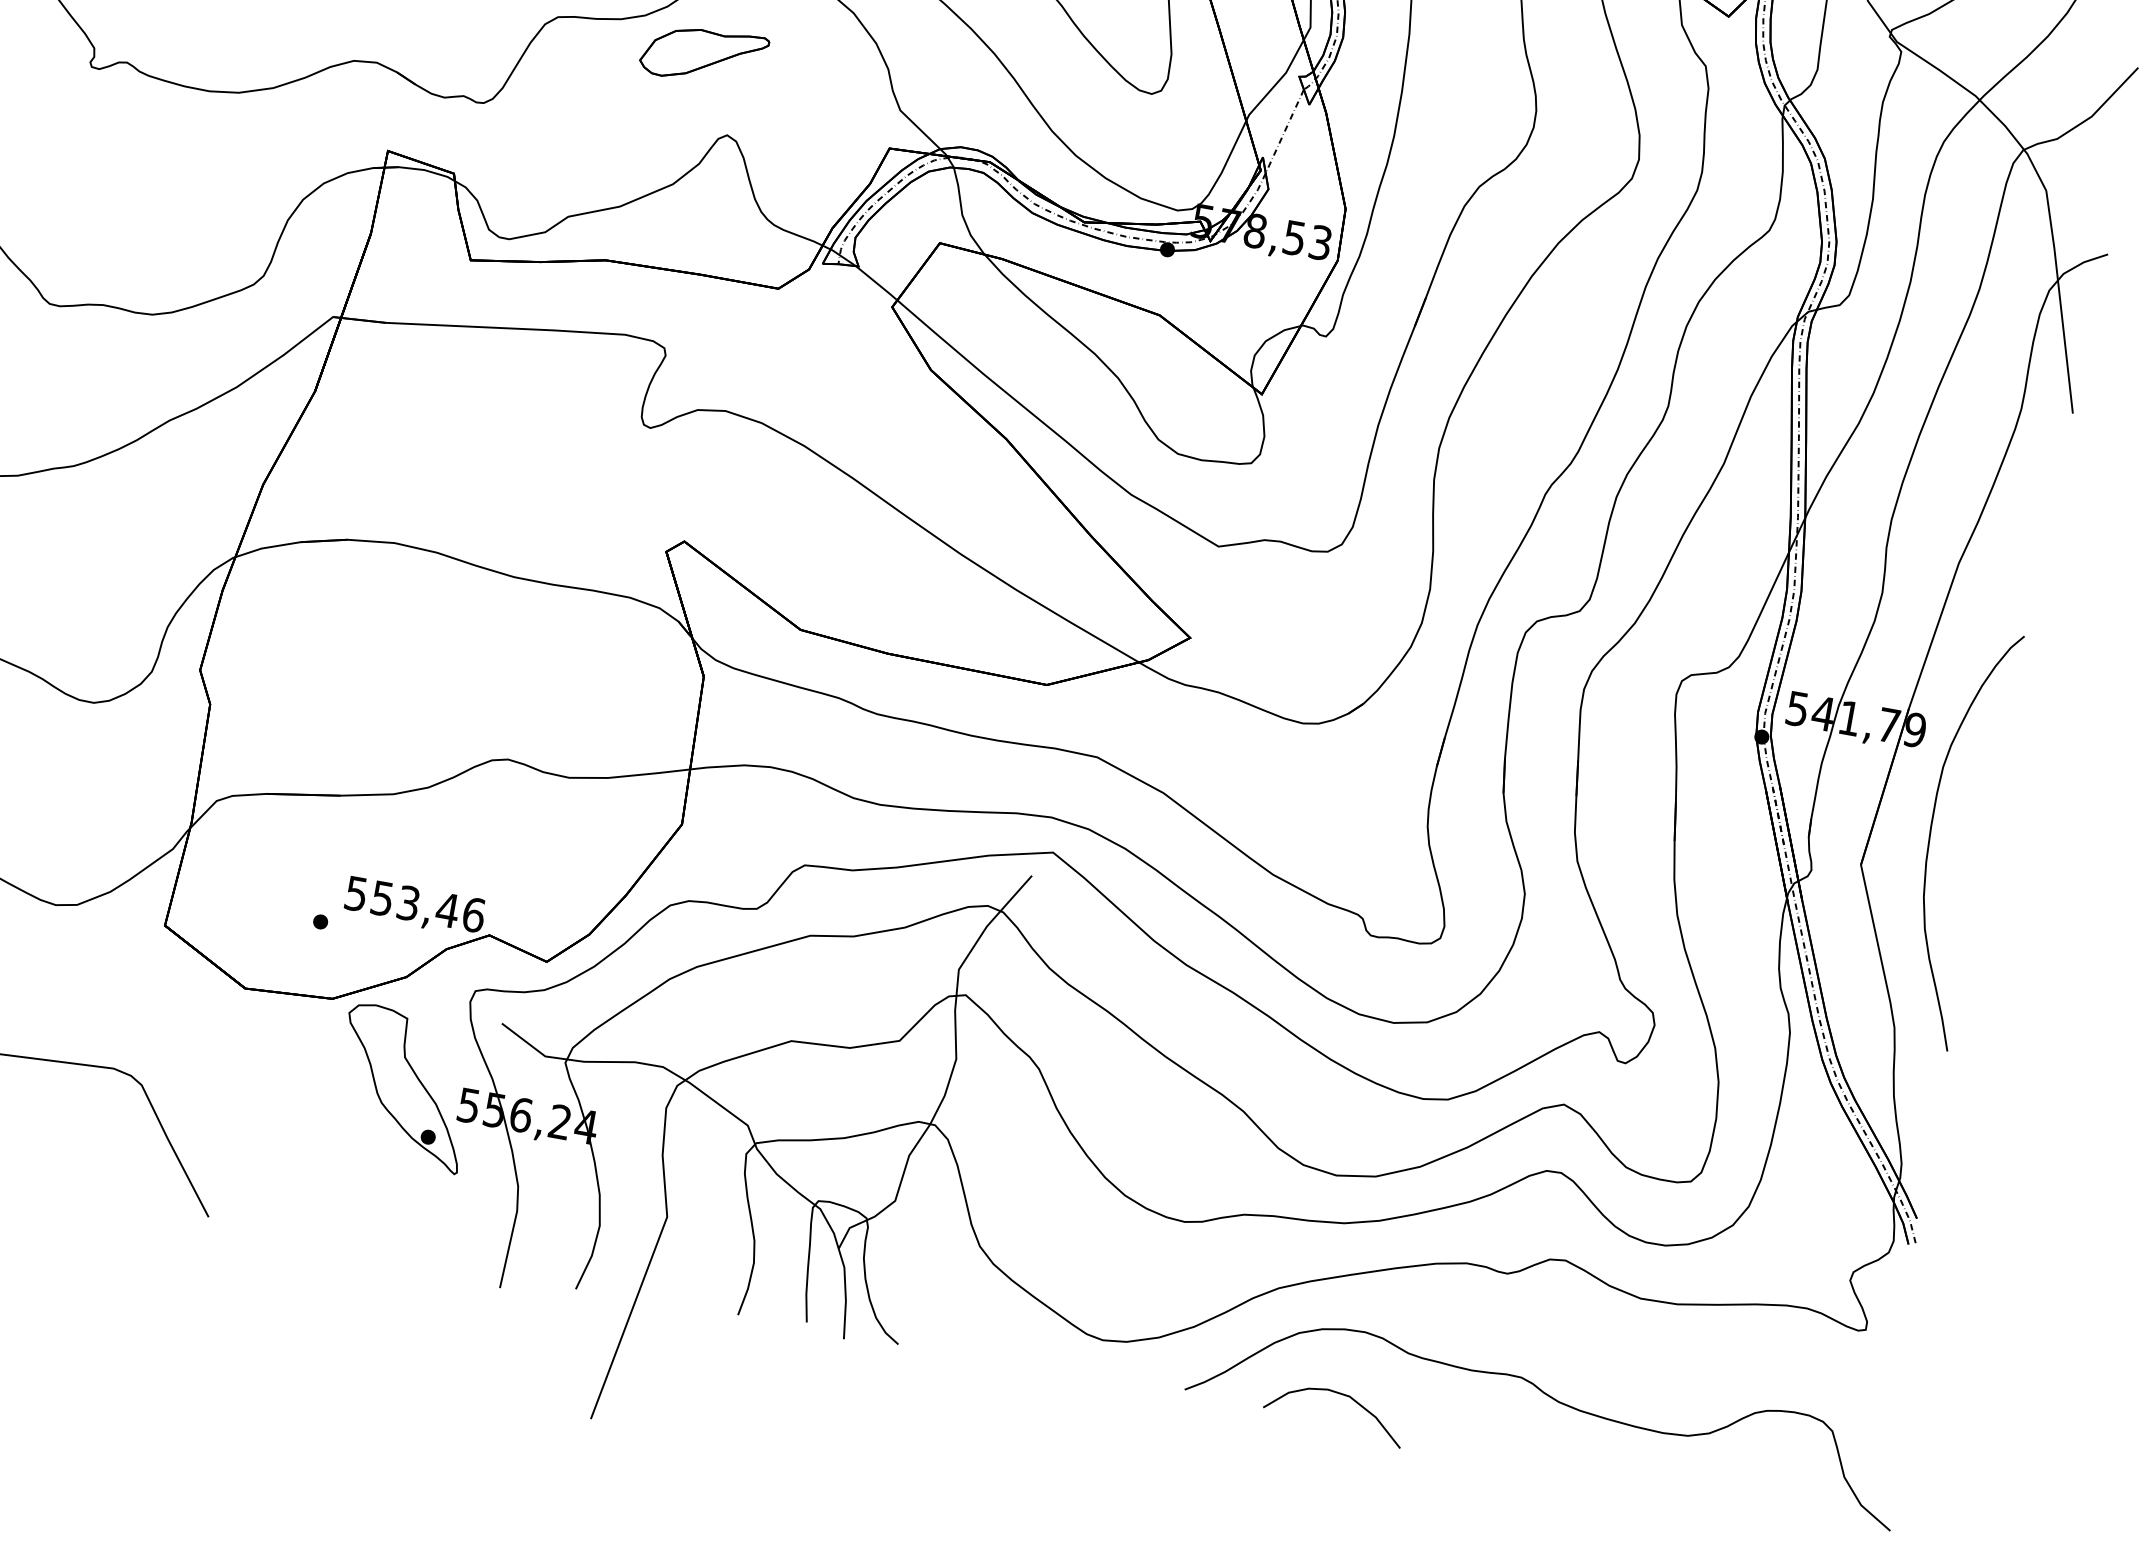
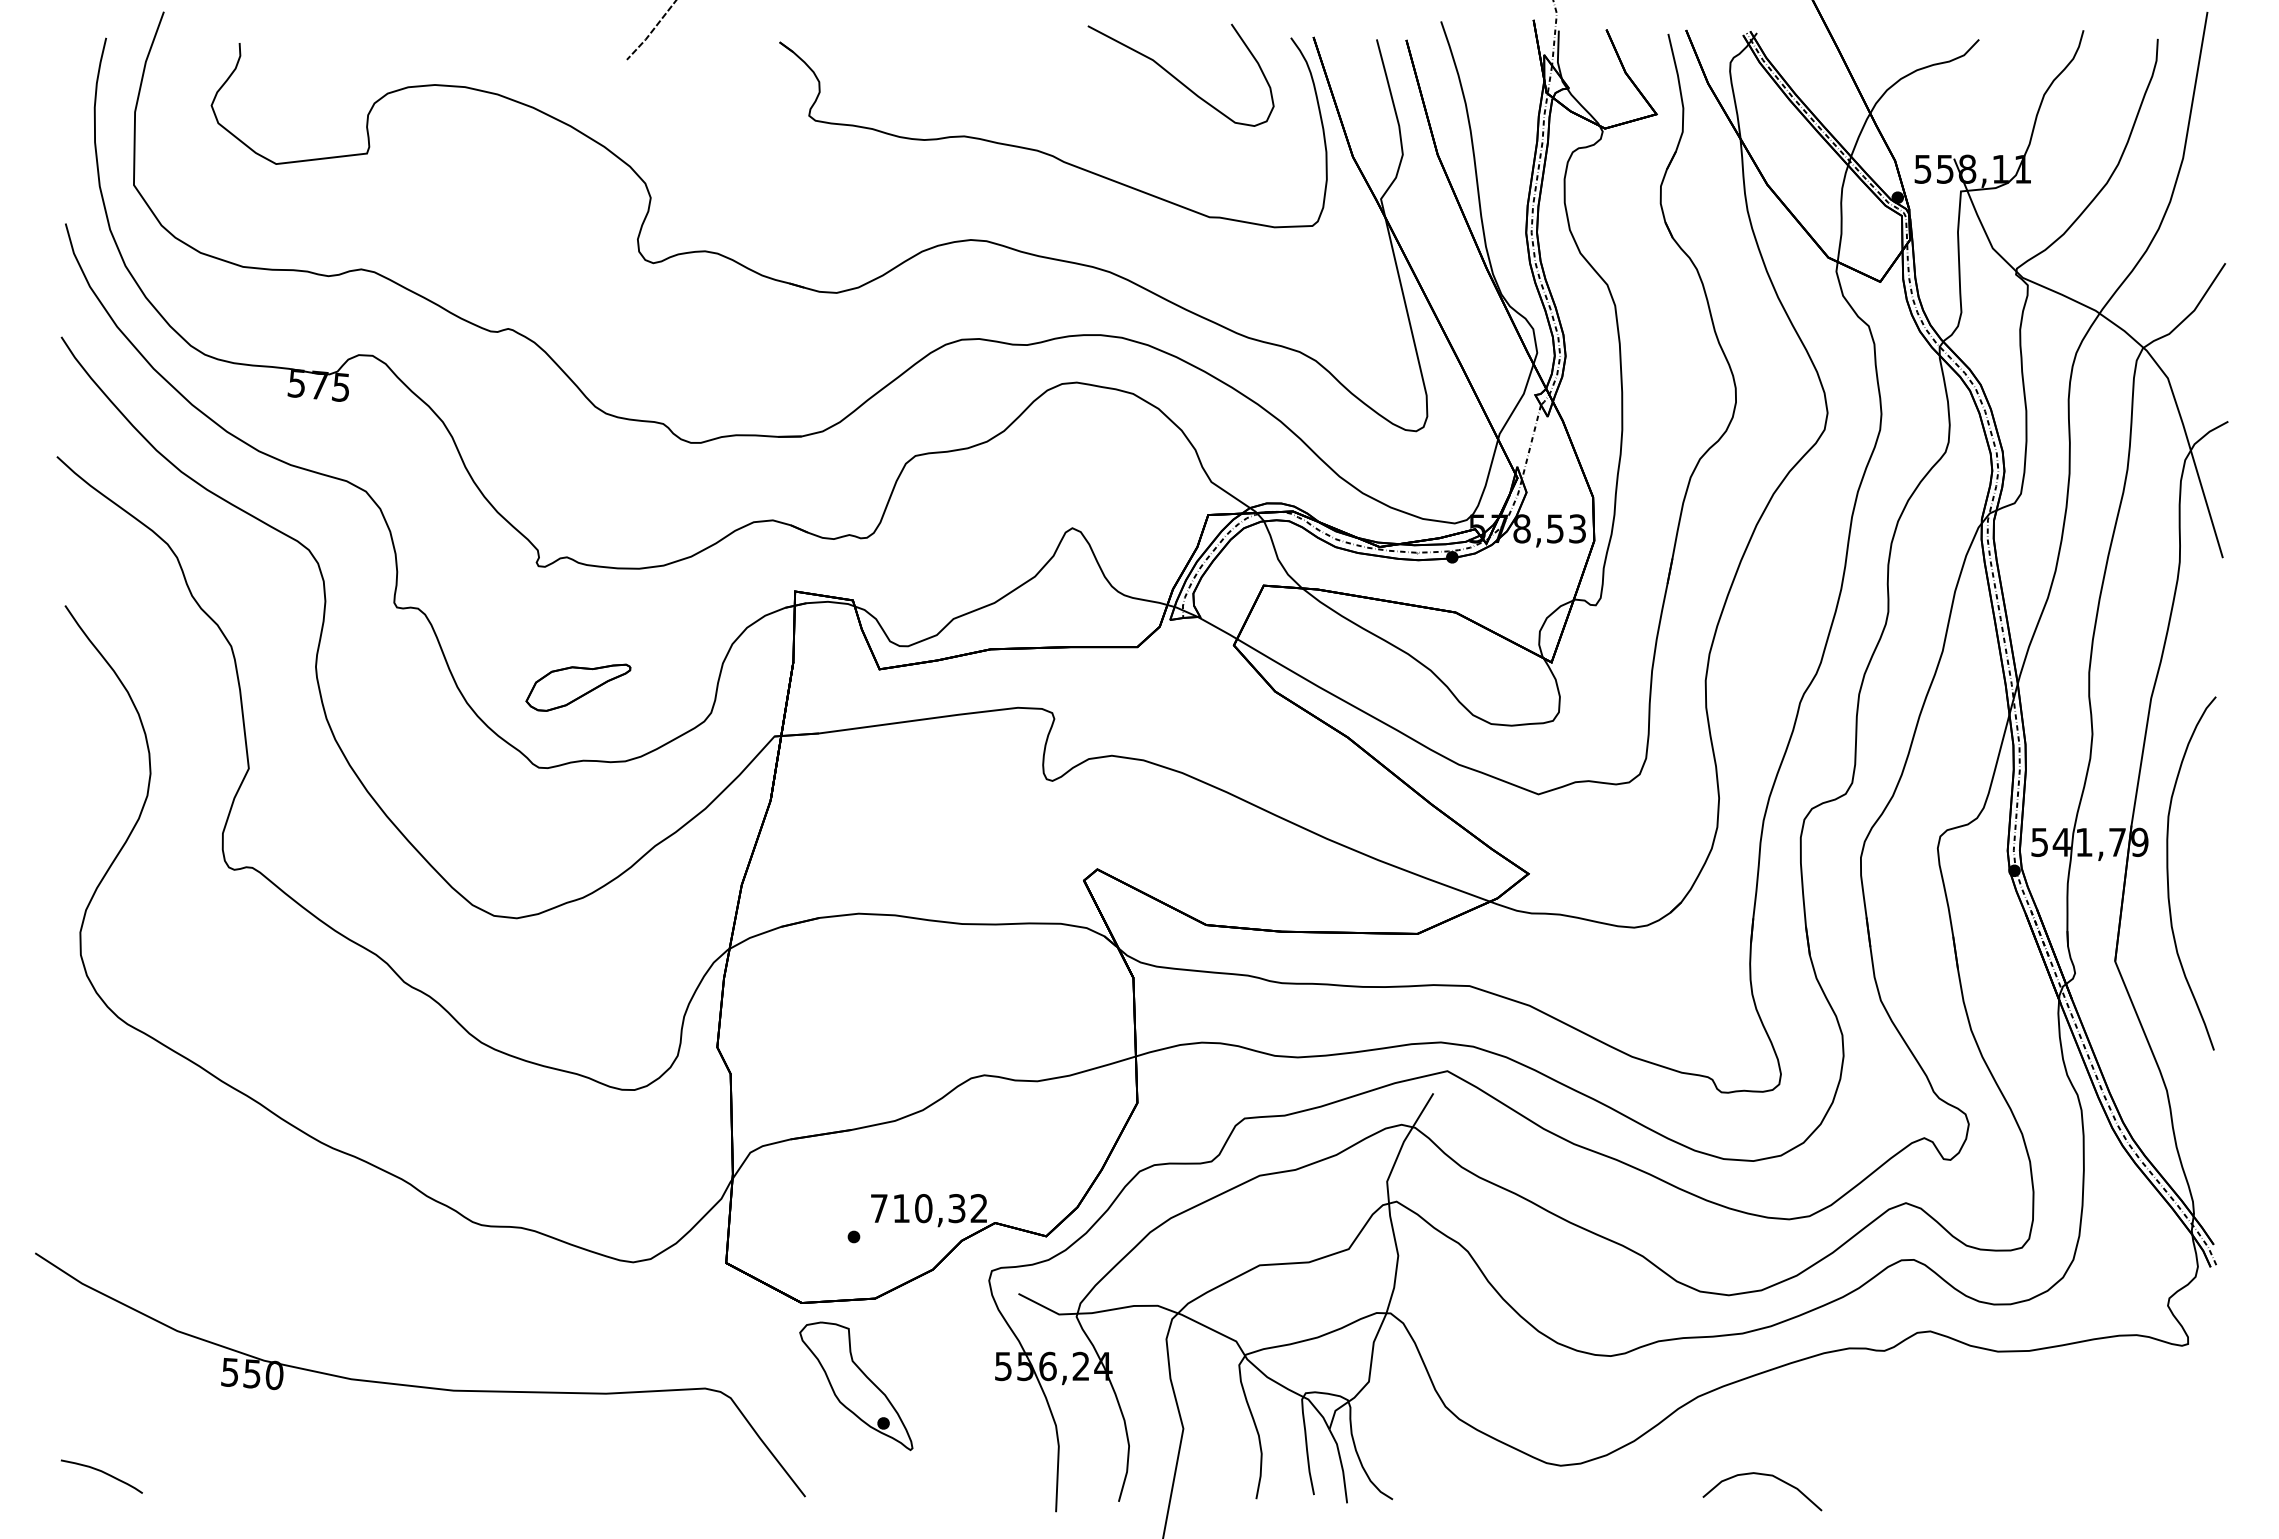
part: (704, 55) -> (578, 687), moved
curve: (1931, 833) -> (2168, 873), moved
text: (415, 904) -> (929, 1208), 553,46 -> 710,32
part: (404, 1088) -> (856, 1386), moved
curve: (1556, 1402) -> (1943, 1449), removed

